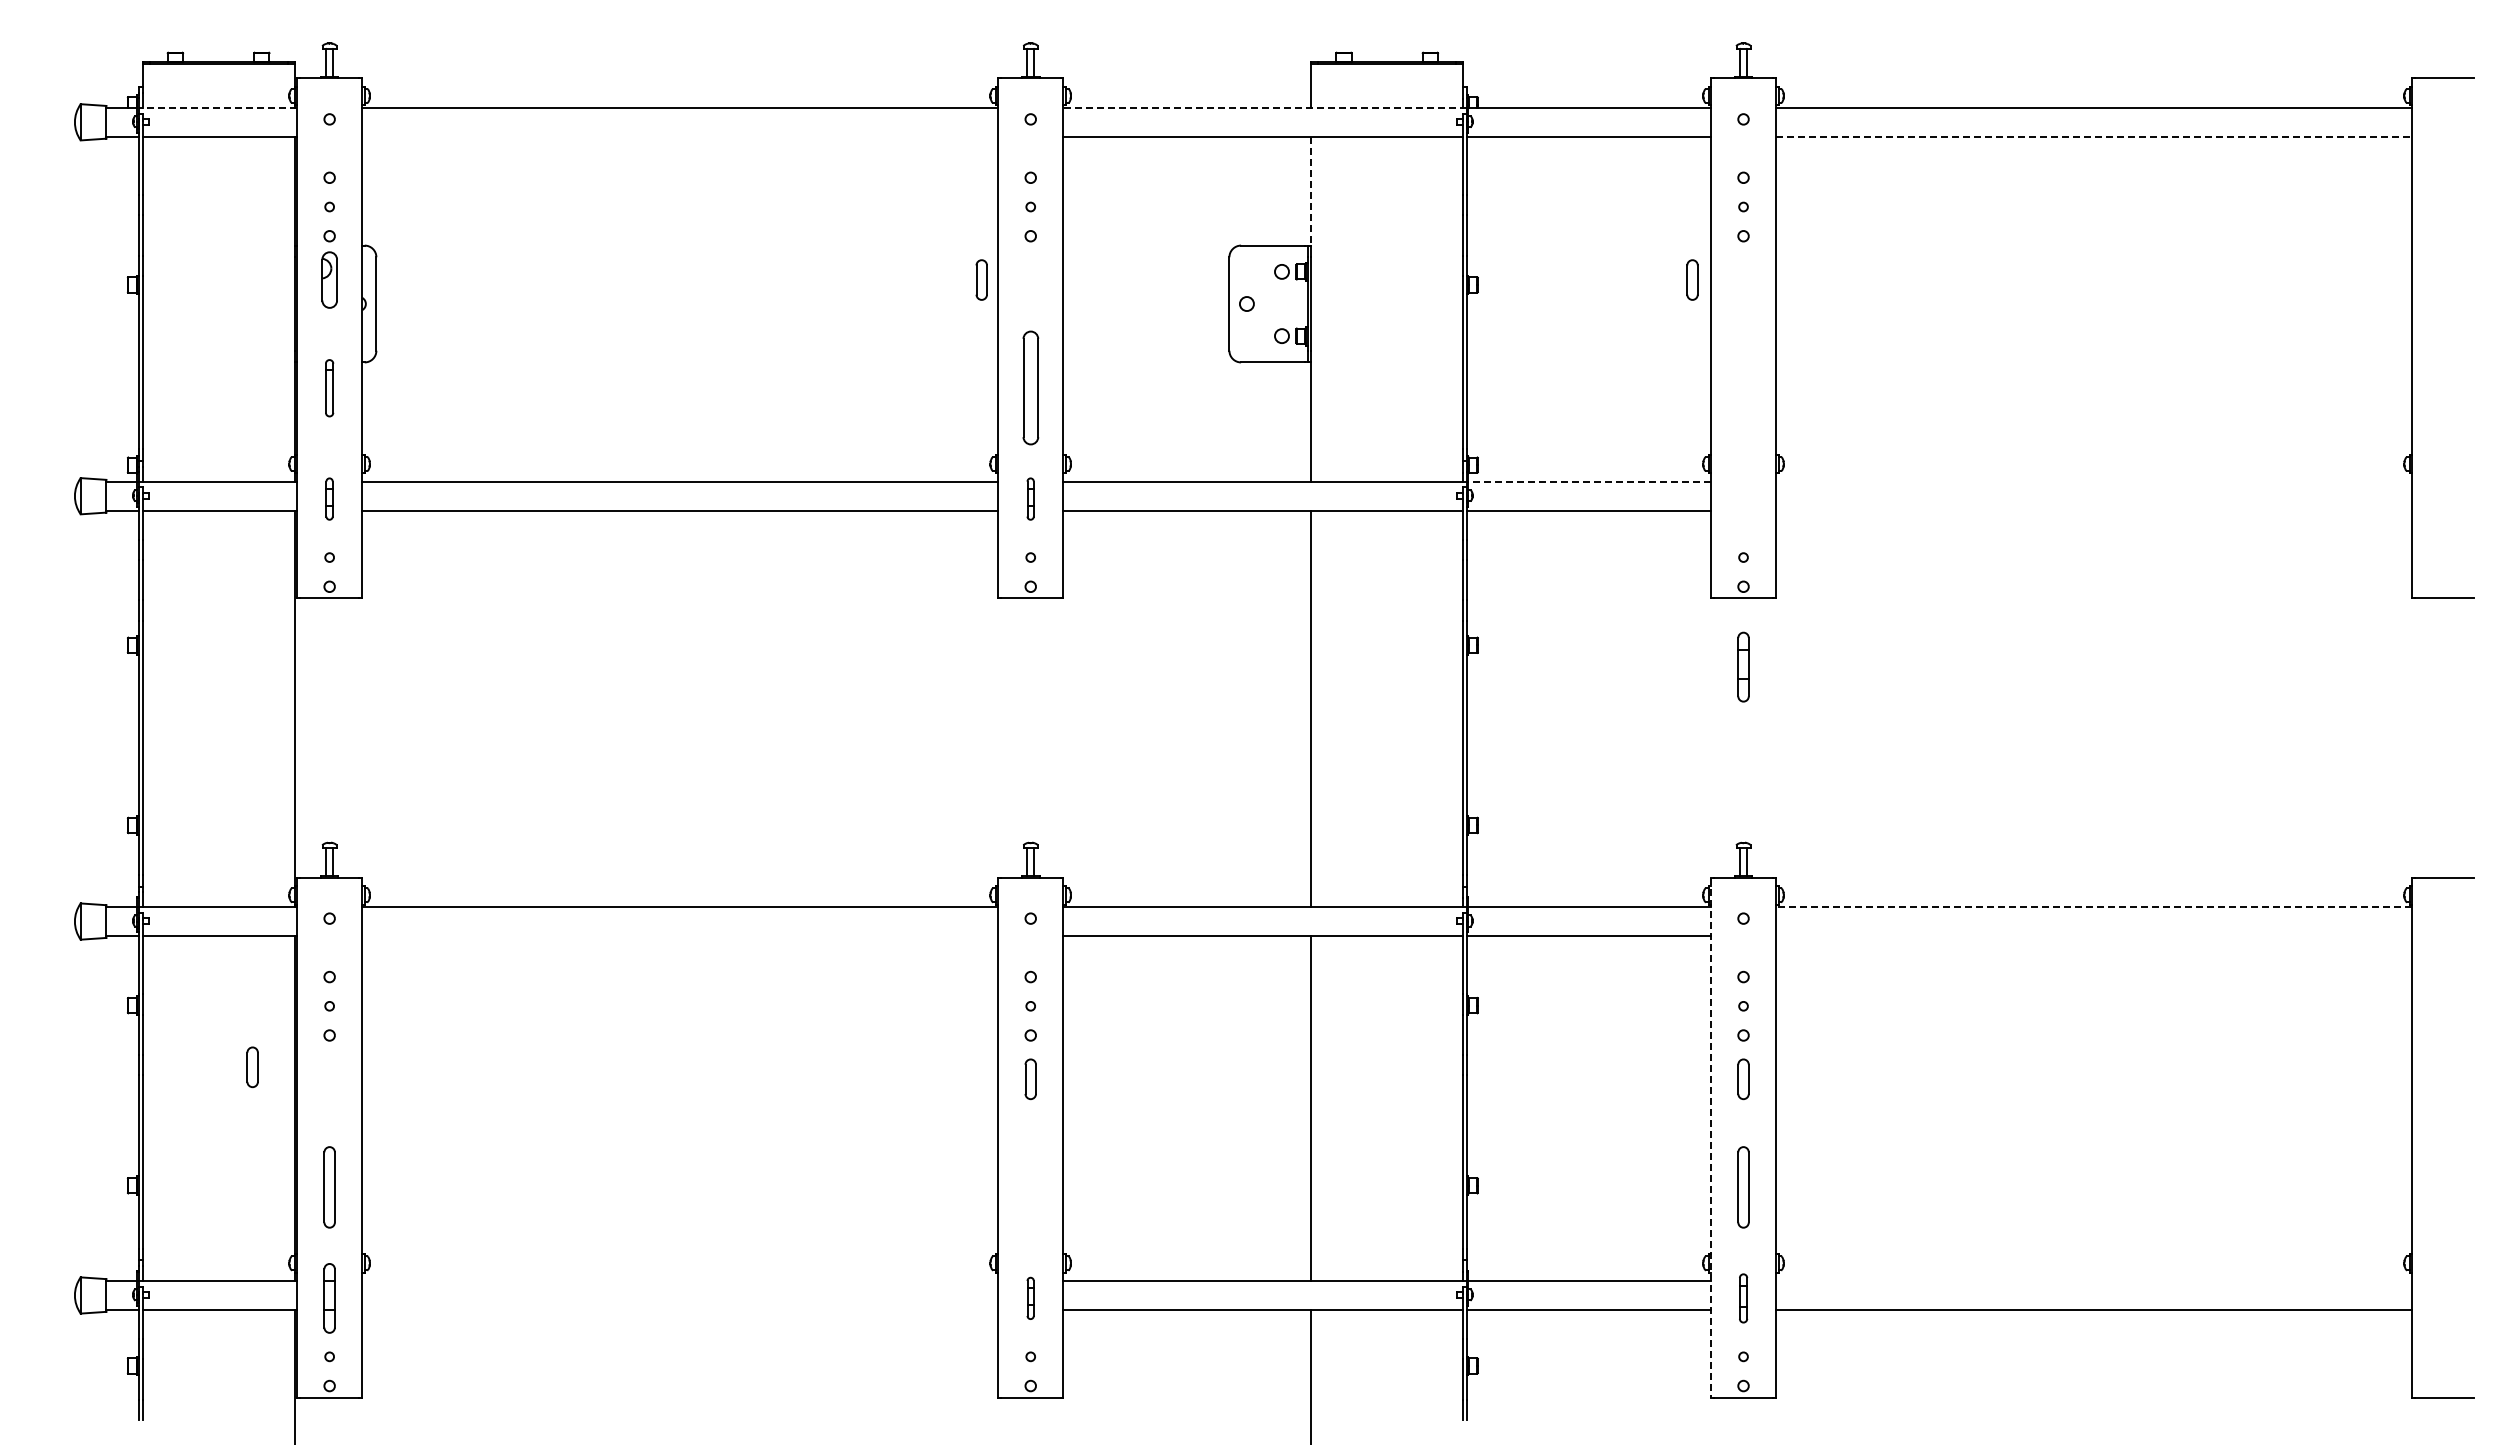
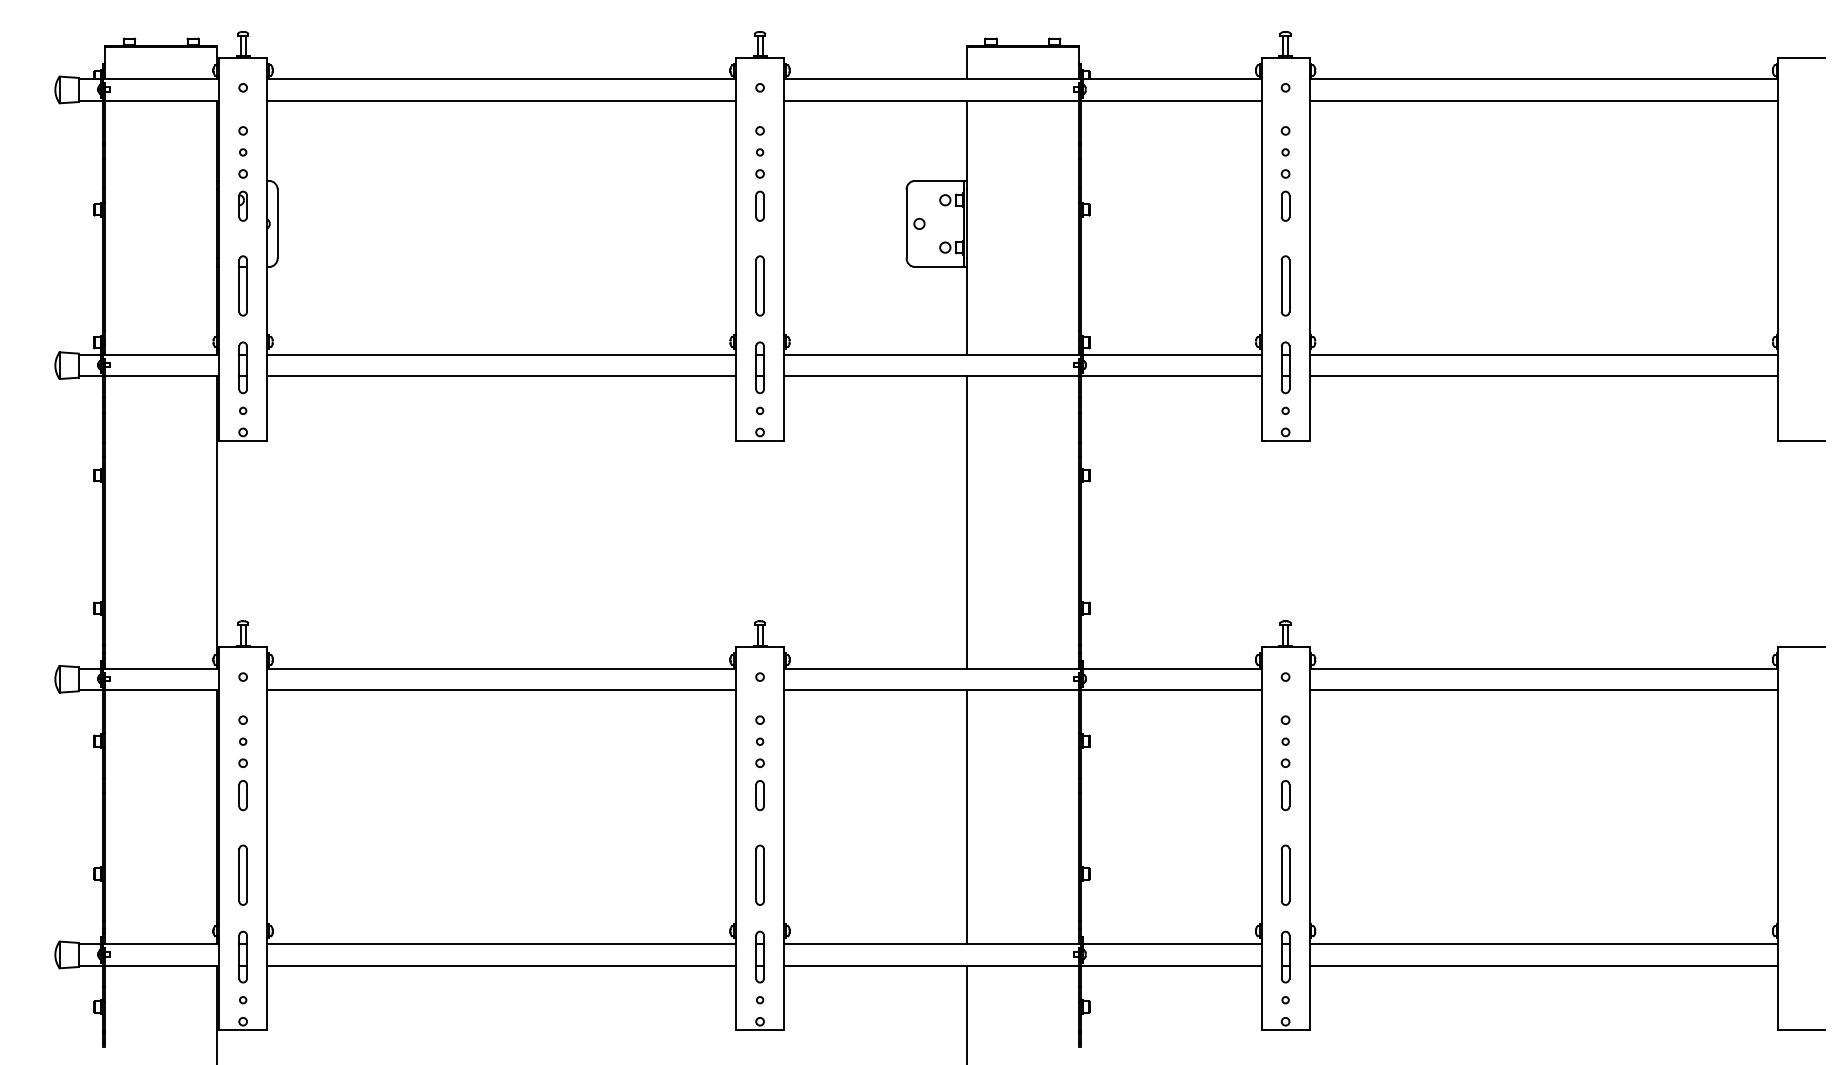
line: (218, 107) -> (161, 79), dashed -> solid
line: (1265, 107) -> (933, 79), dashed -> solid
line: (680, 136) -> (501, 100), added
line: (2094, 136) -> (1544, 100), dashed -> solid
line: (1311, 191) -> (967, 140), dashed -> solid
part: (329, 279) -> (243, 205), size x0.71
part: (981, 279) -> (759, 205), moved
part: (1692, 279) -> (1285, 205), moved
part: (329, 388) -> (243, 286), size x1.43
part: (1030, 388) -> (759, 286), size x0.71
part: (1743, 388) -> (1285, 286), added
line: (1589, 481) -> (1172, 354), dashed -> solid
line: (2093, 481) -> (1543, 354), added
part: (329, 498) -> (243, 367), size x1.67
part: (1030, 498) -> (759, 367), size x1.67
line: (2093, 510) -> (1543, 376), added
part: (1743, 666) -> (1285, 367), moved
line: (2094, 906) -> (1544, 668), dashed -> solid
line: (680, 936) -> (501, 690), added
line: (2093, 936) -> (1543, 690), added
part: (252, 1067) -> (243, 795), moved
line: (1710, 1137) -> (1261, 838), dashed -> solid
part: (1030, 1187) -> (759, 875), added
line: (680, 1280) -> (501, 943), added
line: (2093, 1280) -> (1543, 943), added
part: (1030, 1298) -> (759, 957), size x1.67
part: (1743, 1298) -> (1285, 957), size x1.43
line: (680, 1310) -> (501, 966), added

